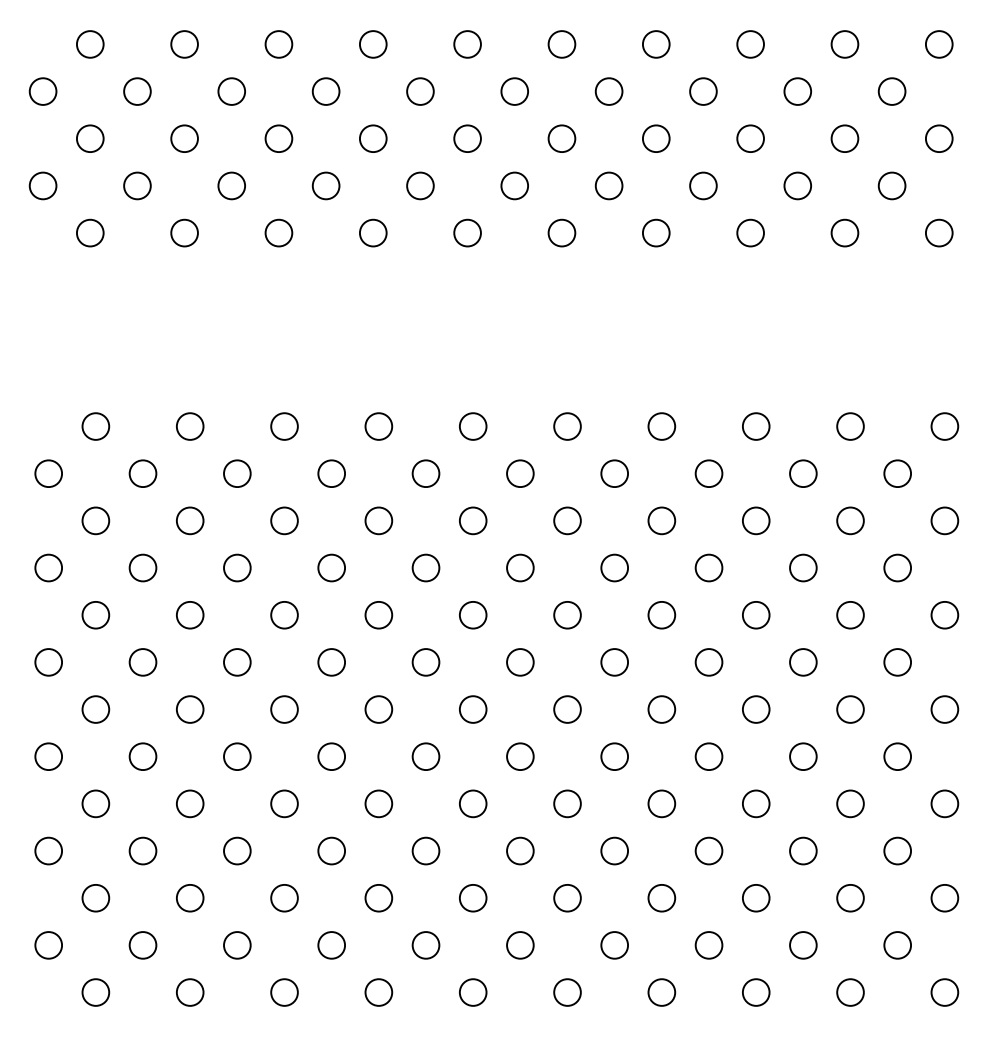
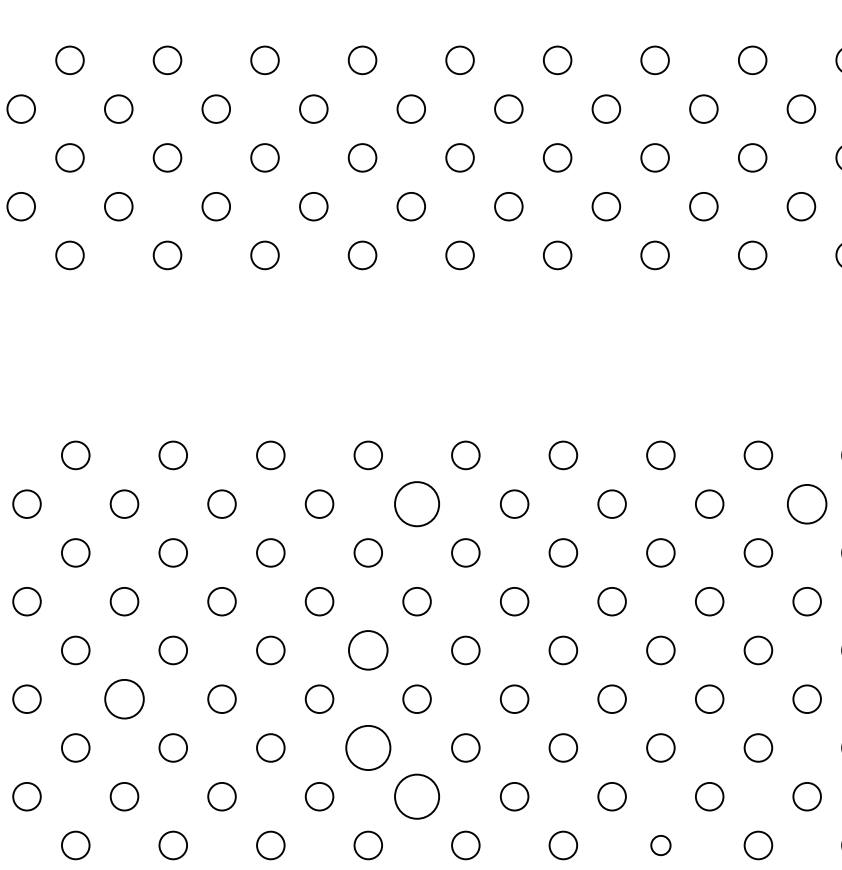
circle: (425, 473) -> (416, 503), size x1.6
circle: (803, 473) -> (807, 503), size x1.4
circle: (378, 615) -> (367, 650), size x1.4
circle: (142, 662) -> (123, 699), size x1.4
circle: (378, 709) -> (367, 747), size x1.6
circle: (425, 756) -> (416, 796), size x1.6
circle: (661, 803) -> (660, 845), size x0.7

